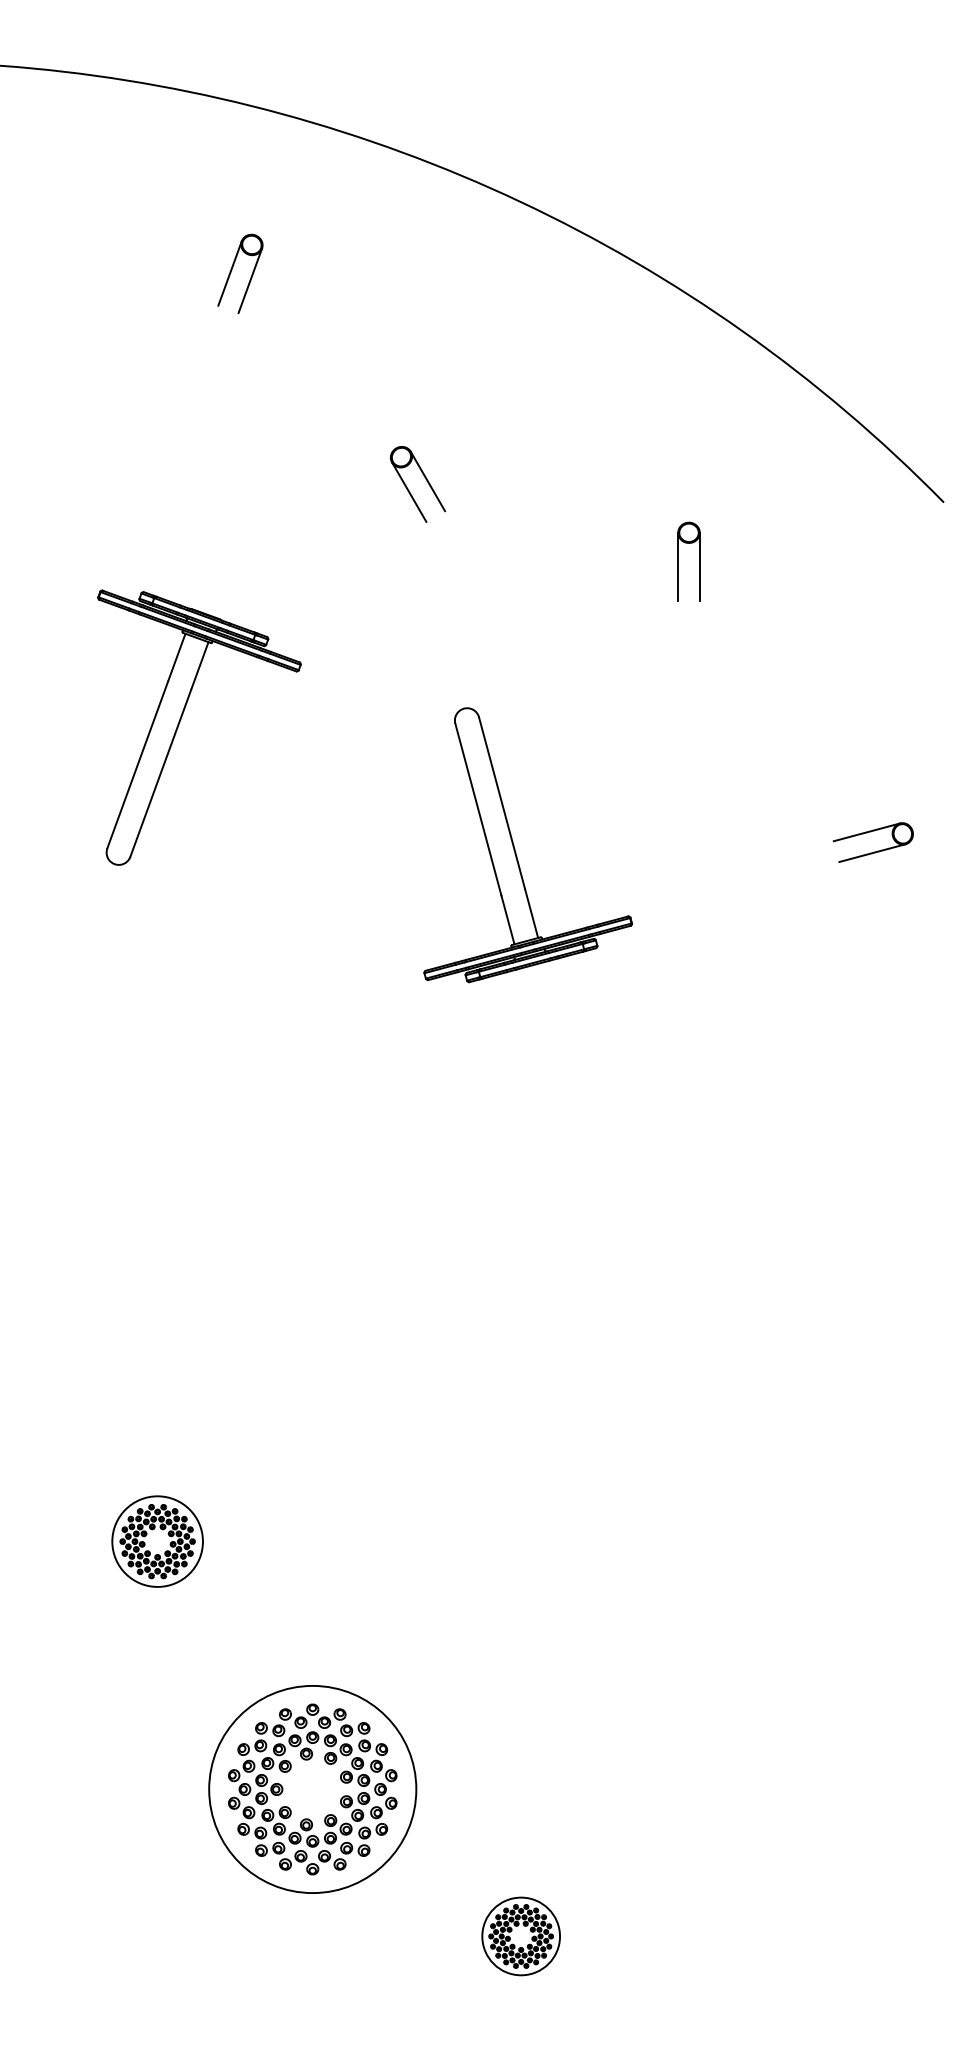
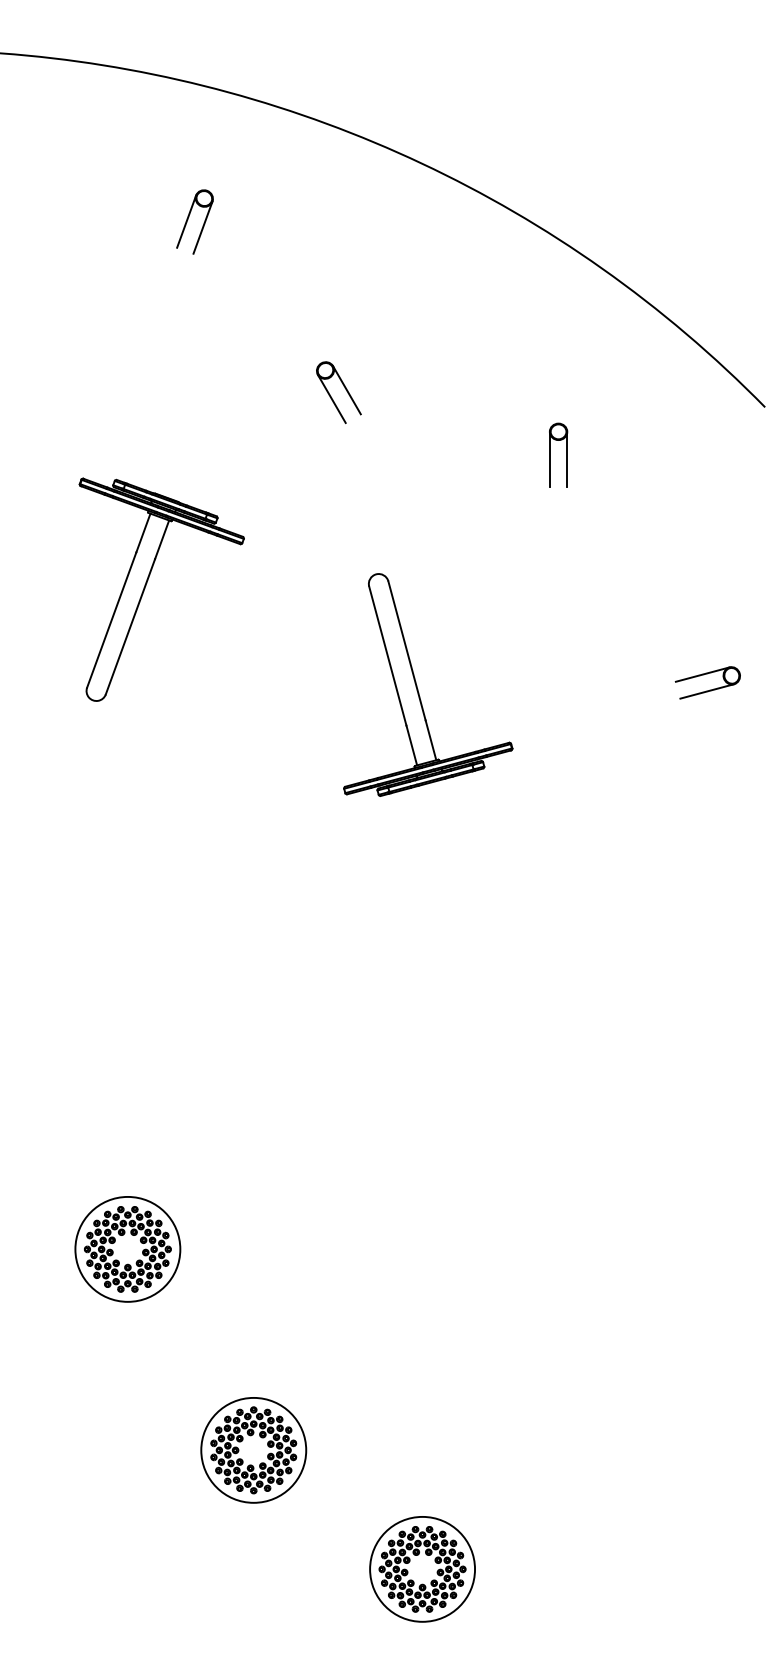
part: (157, 1541) -> (127, 1249), size x1.43
part: (312, 1789) -> (253, 1450), size x0.62
part: (521, 1936) -> (422, 1569), size x1.67

